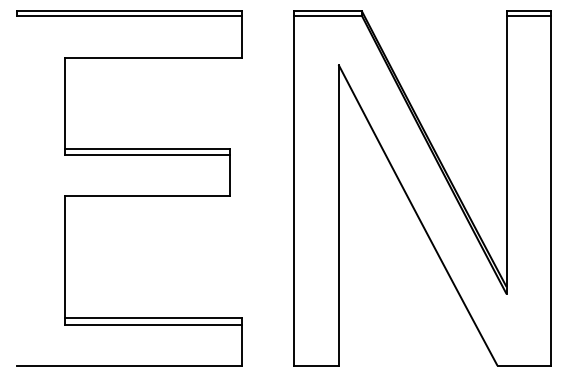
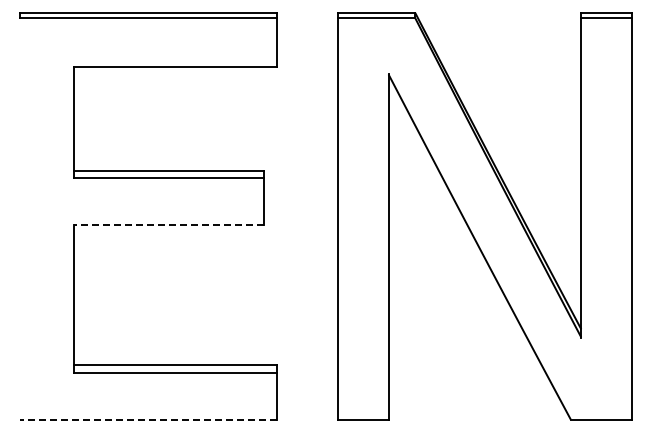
line: (147, 196) -> (169, 225), solid -> dashed
line: (129, 365) -> (148, 419), solid -> dashed

